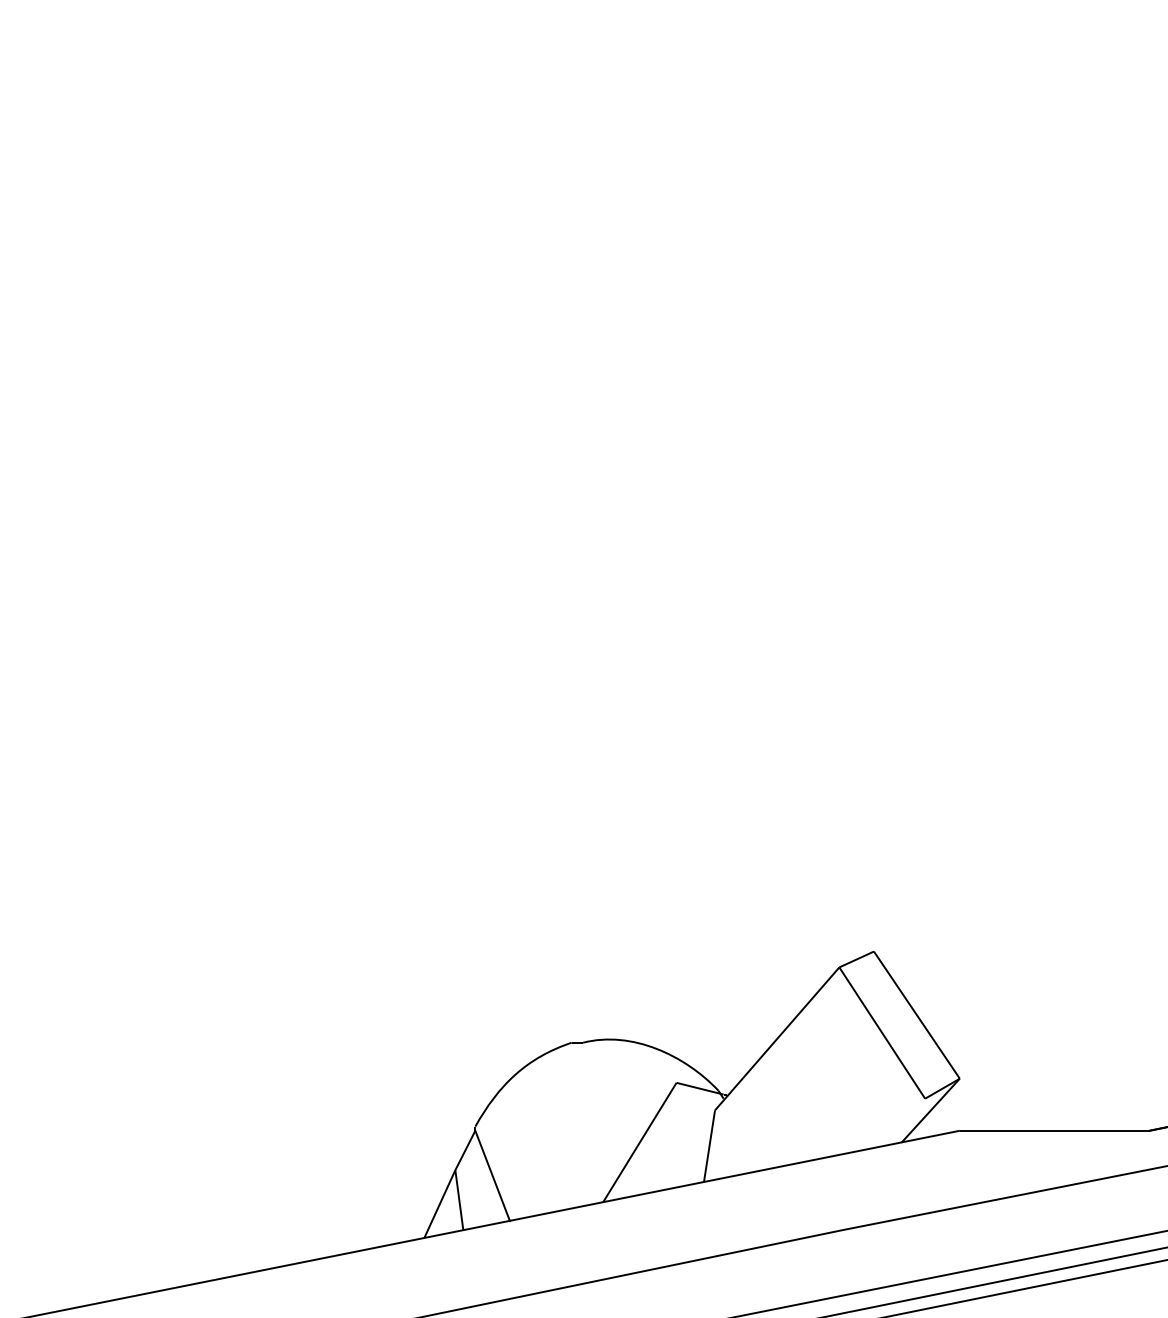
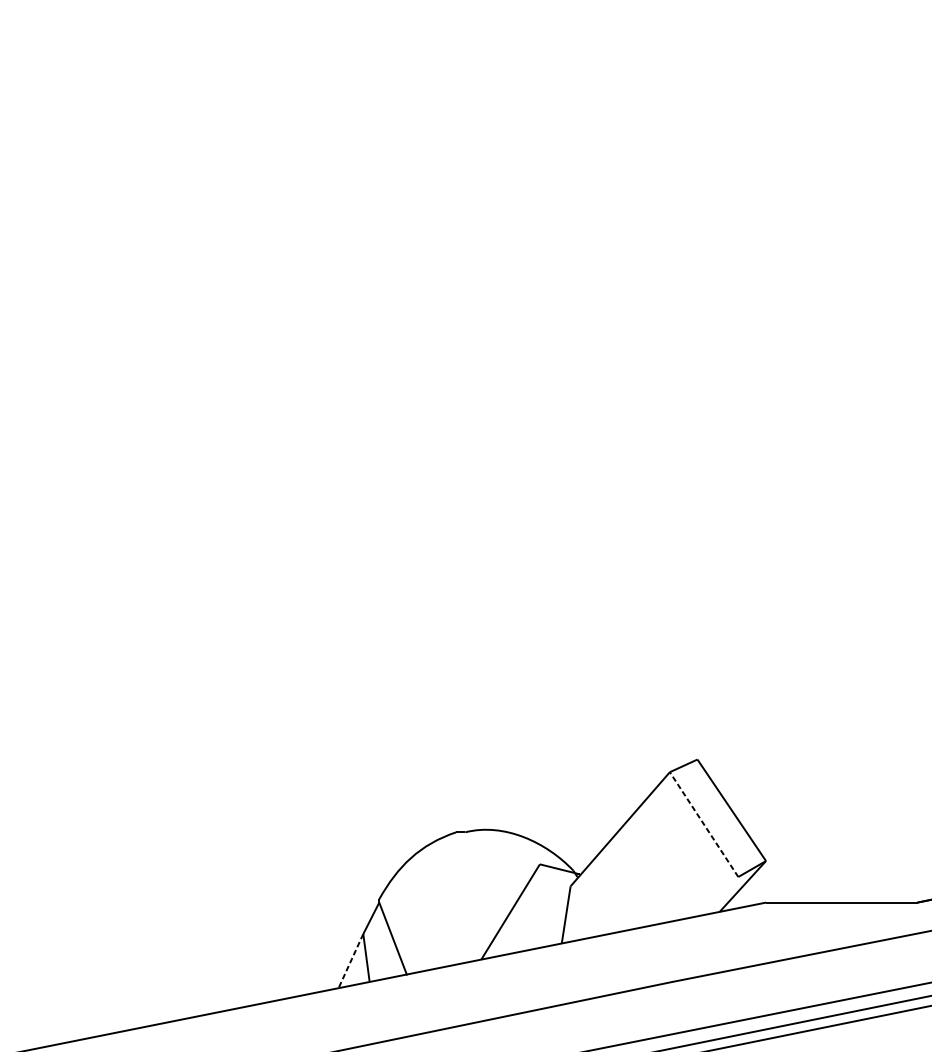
line: (881, 1032) -> (703, 824), solid -> dashed
line: (439, 1204) -> (350, 961), solid -> dashed

